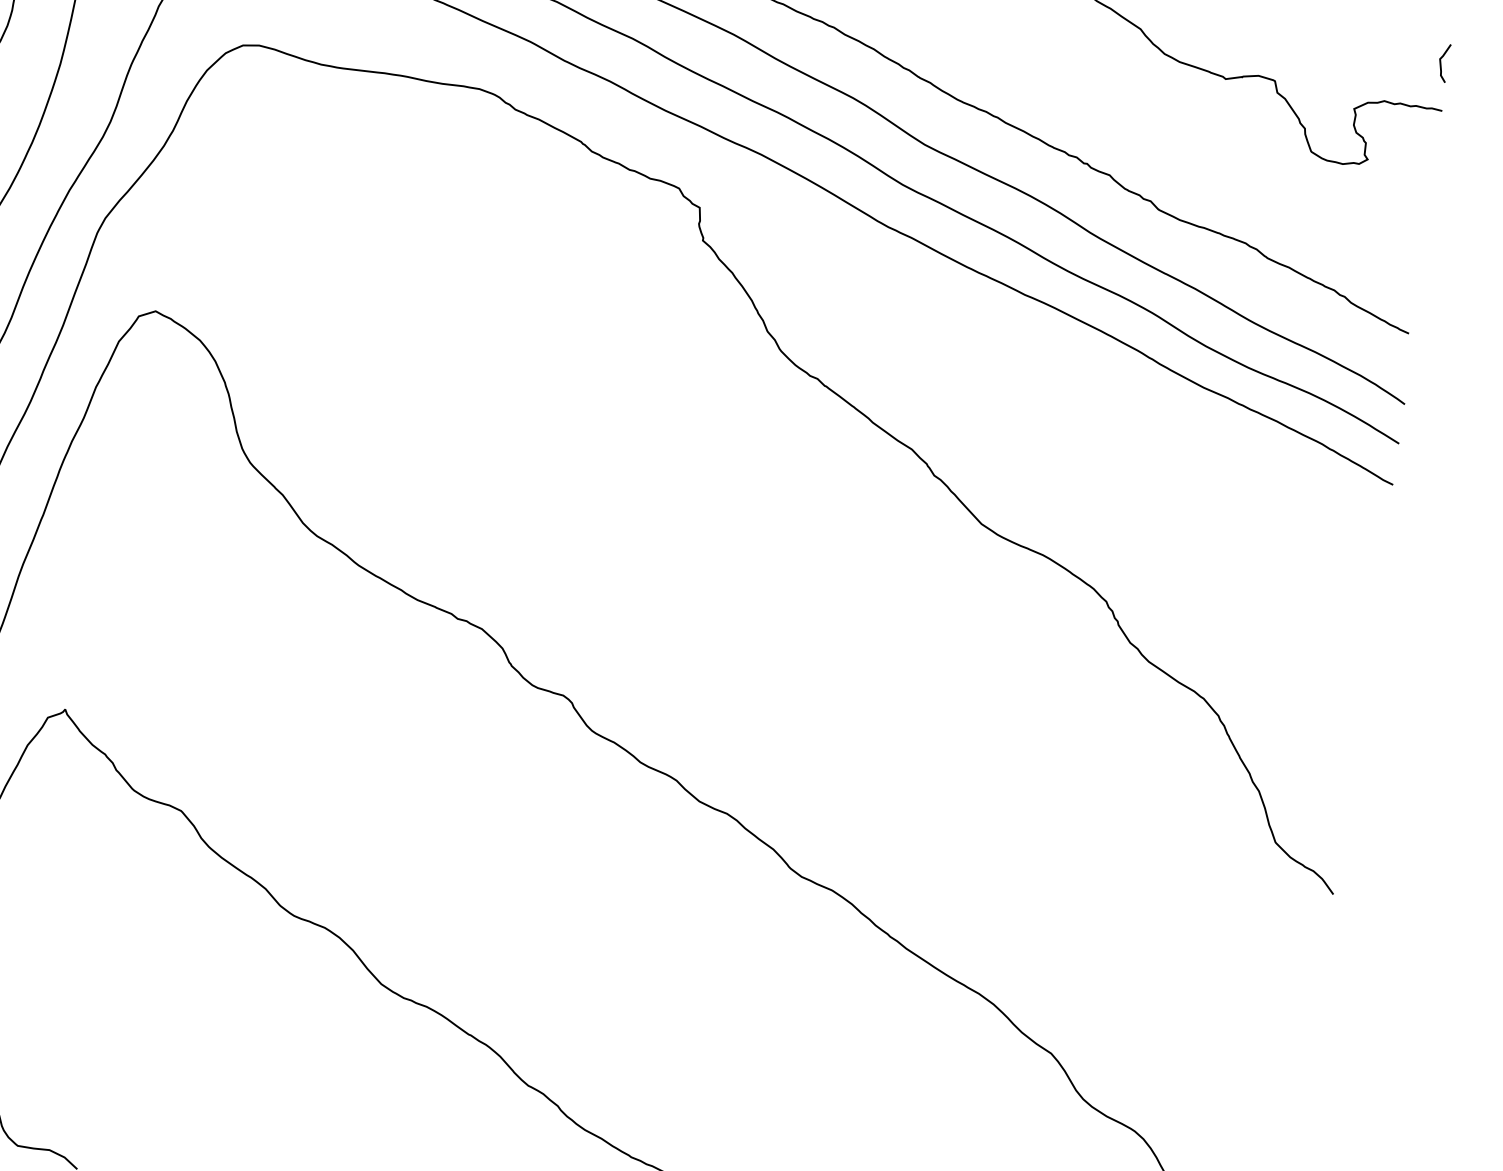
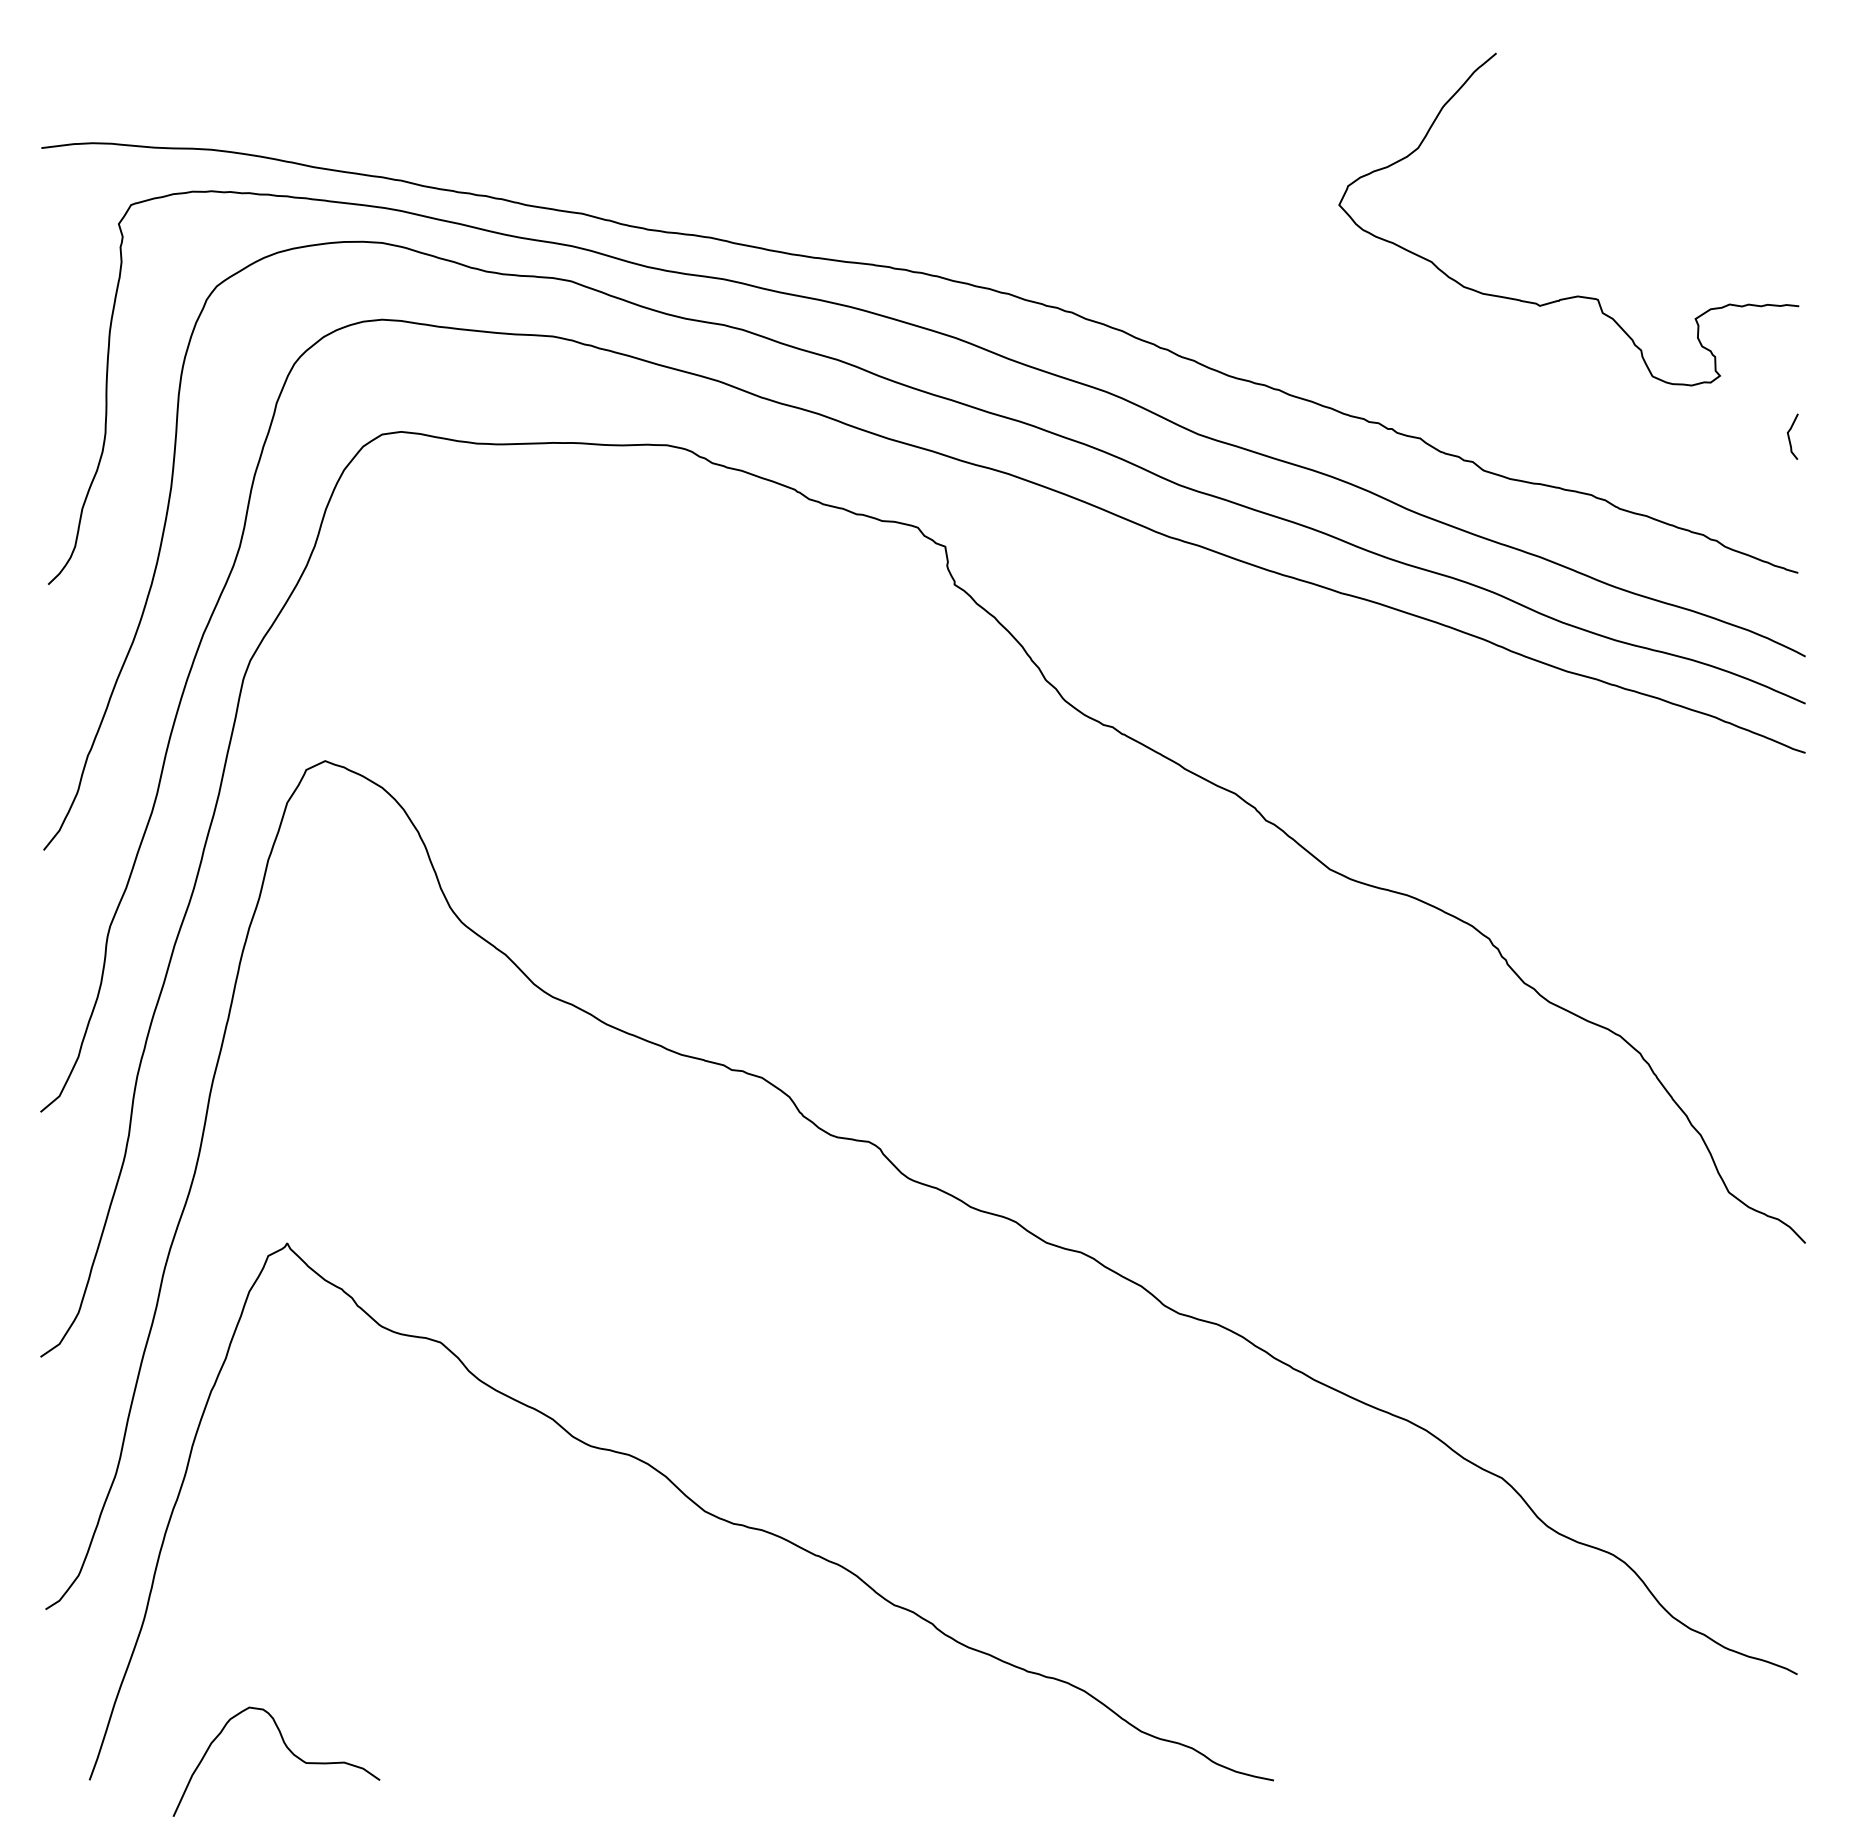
curve: (1441, 62) -> (1789, 436), moved

